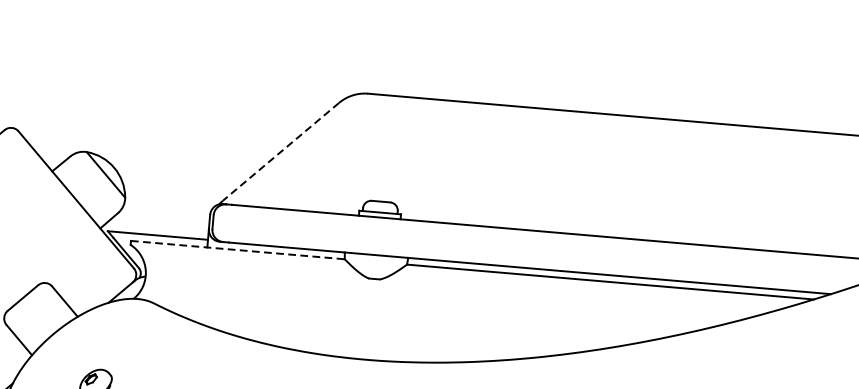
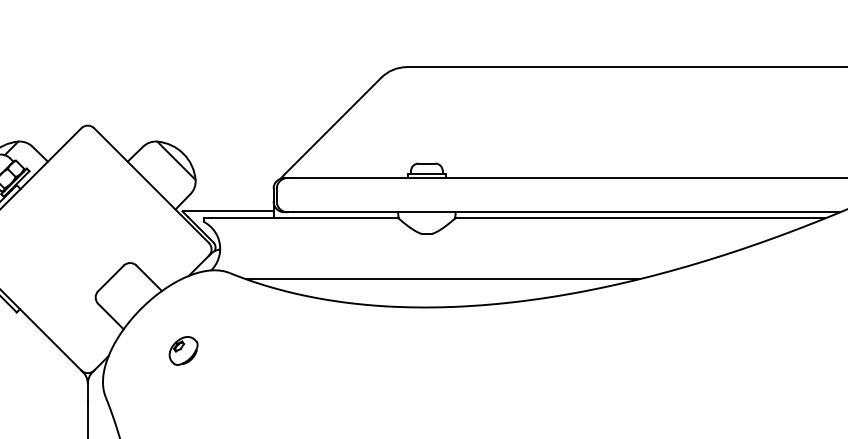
line: (280, 151) -> (332, 126), dashed -> solid
line: (238, 250) -> (301, 218), dashed -> solid
line: (387, 330) -> (442, 279), added

